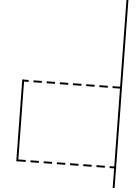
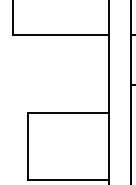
line: (72, 84) -> (68, 113), dashed -> solid
line: (66, 163) -> (68, 179), dashed -> solid

